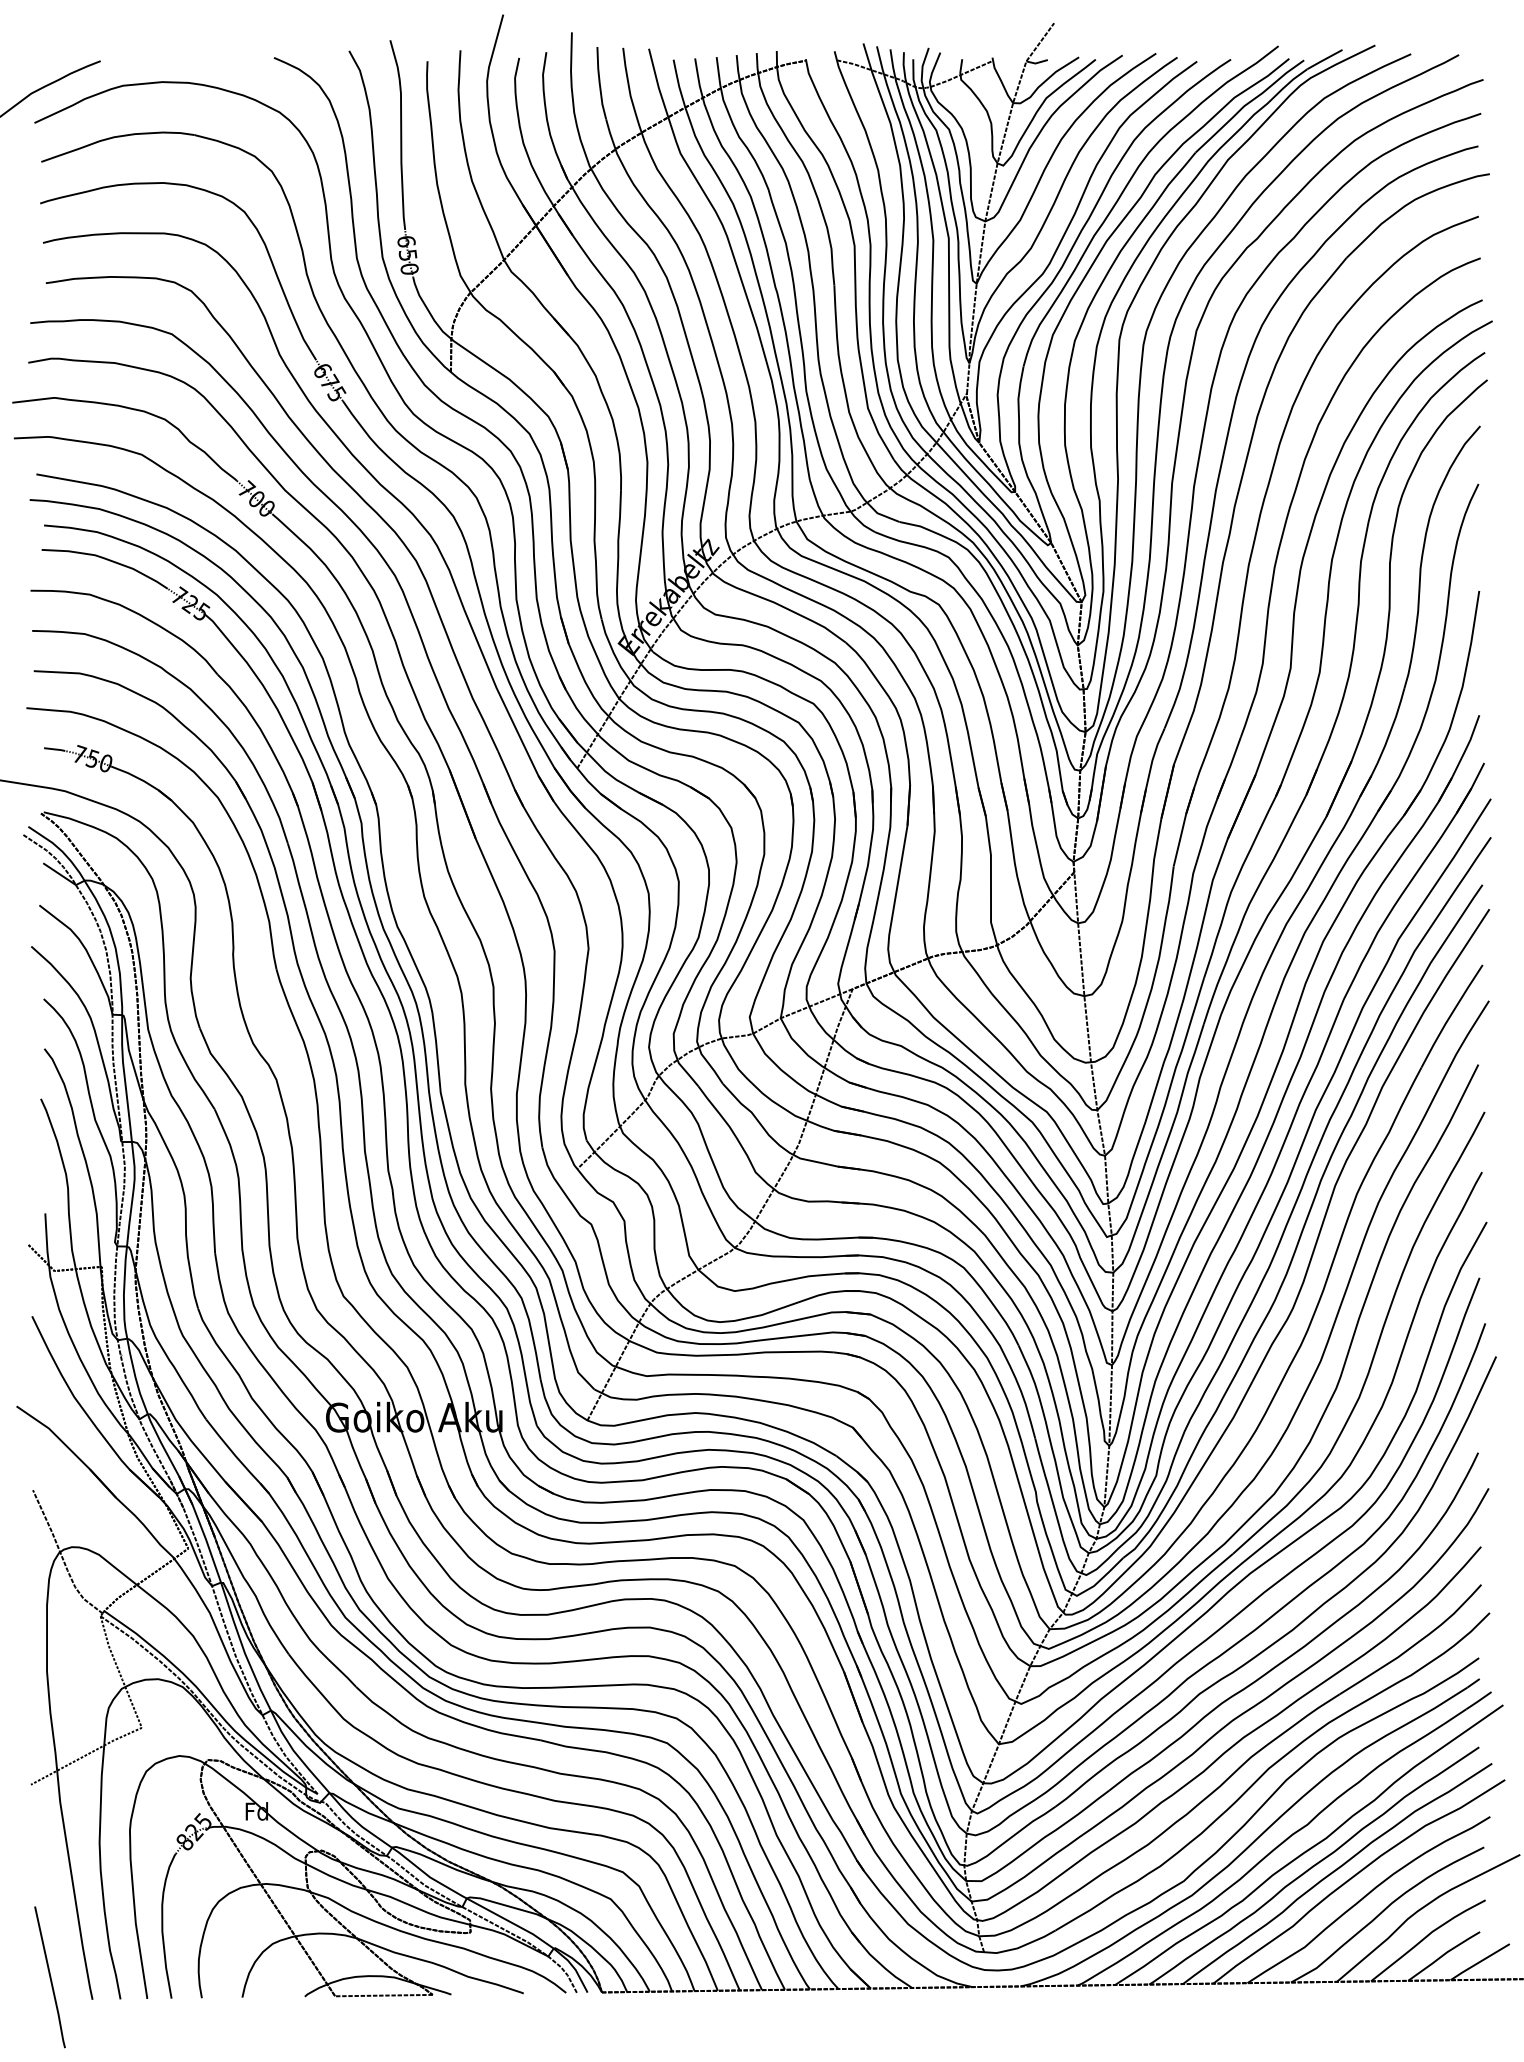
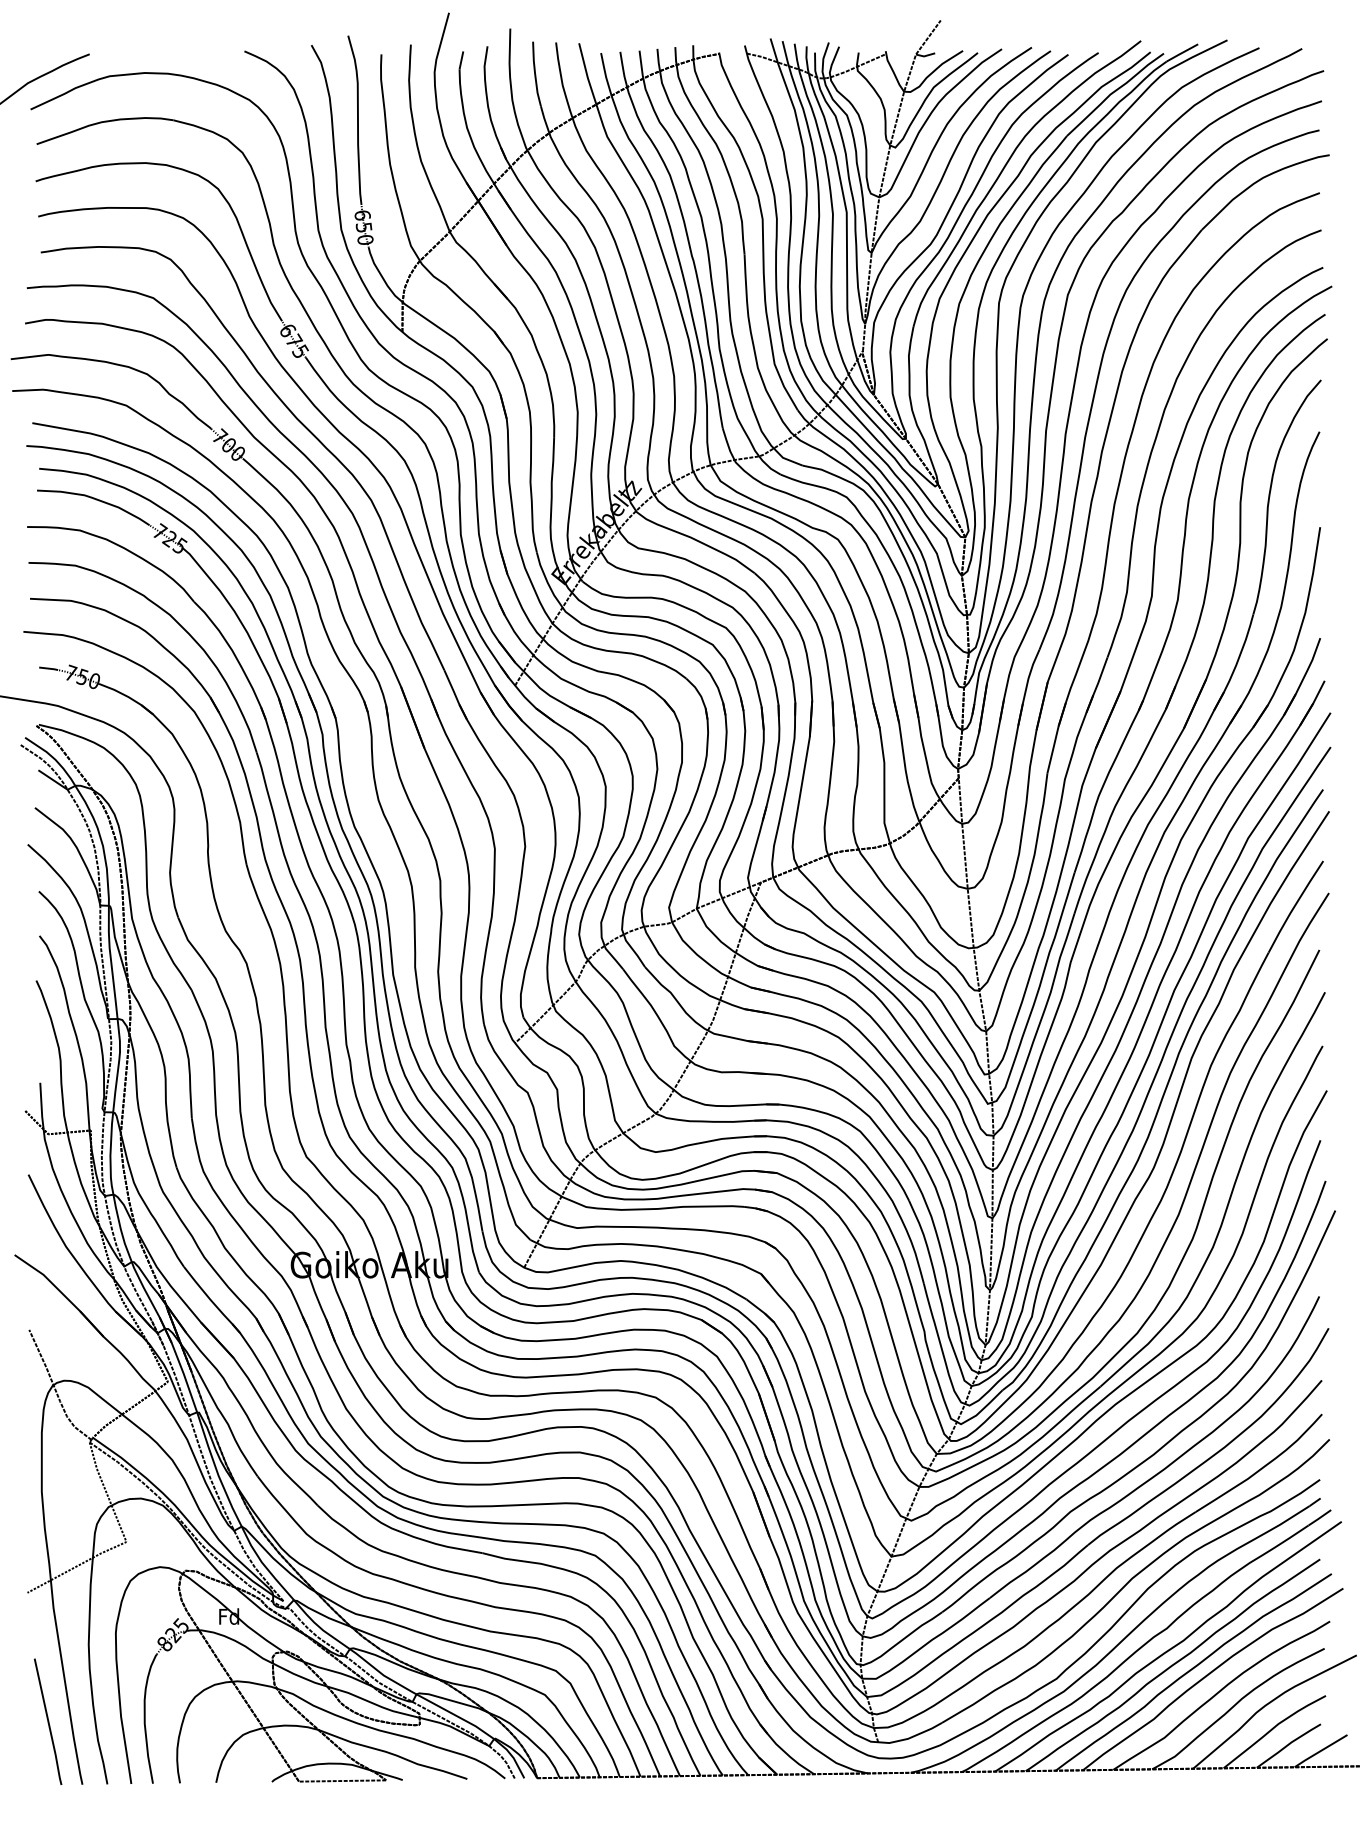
line: (49, 1977) -> (47, 1722), moved

